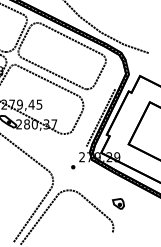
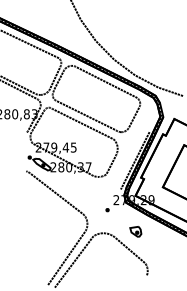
part: (118, 203) -> (135, 231), moved

